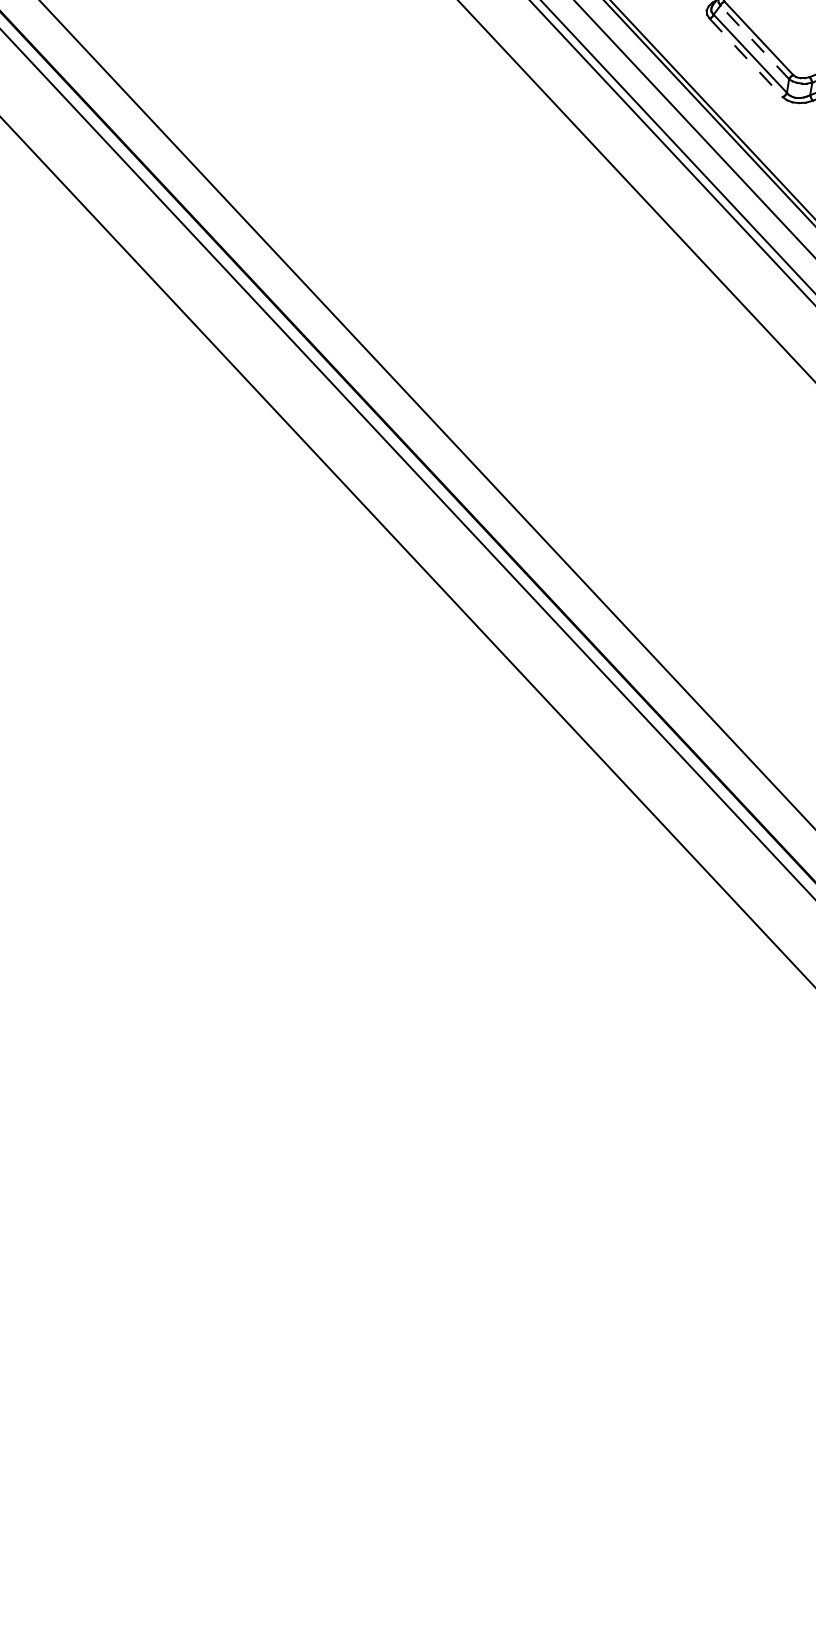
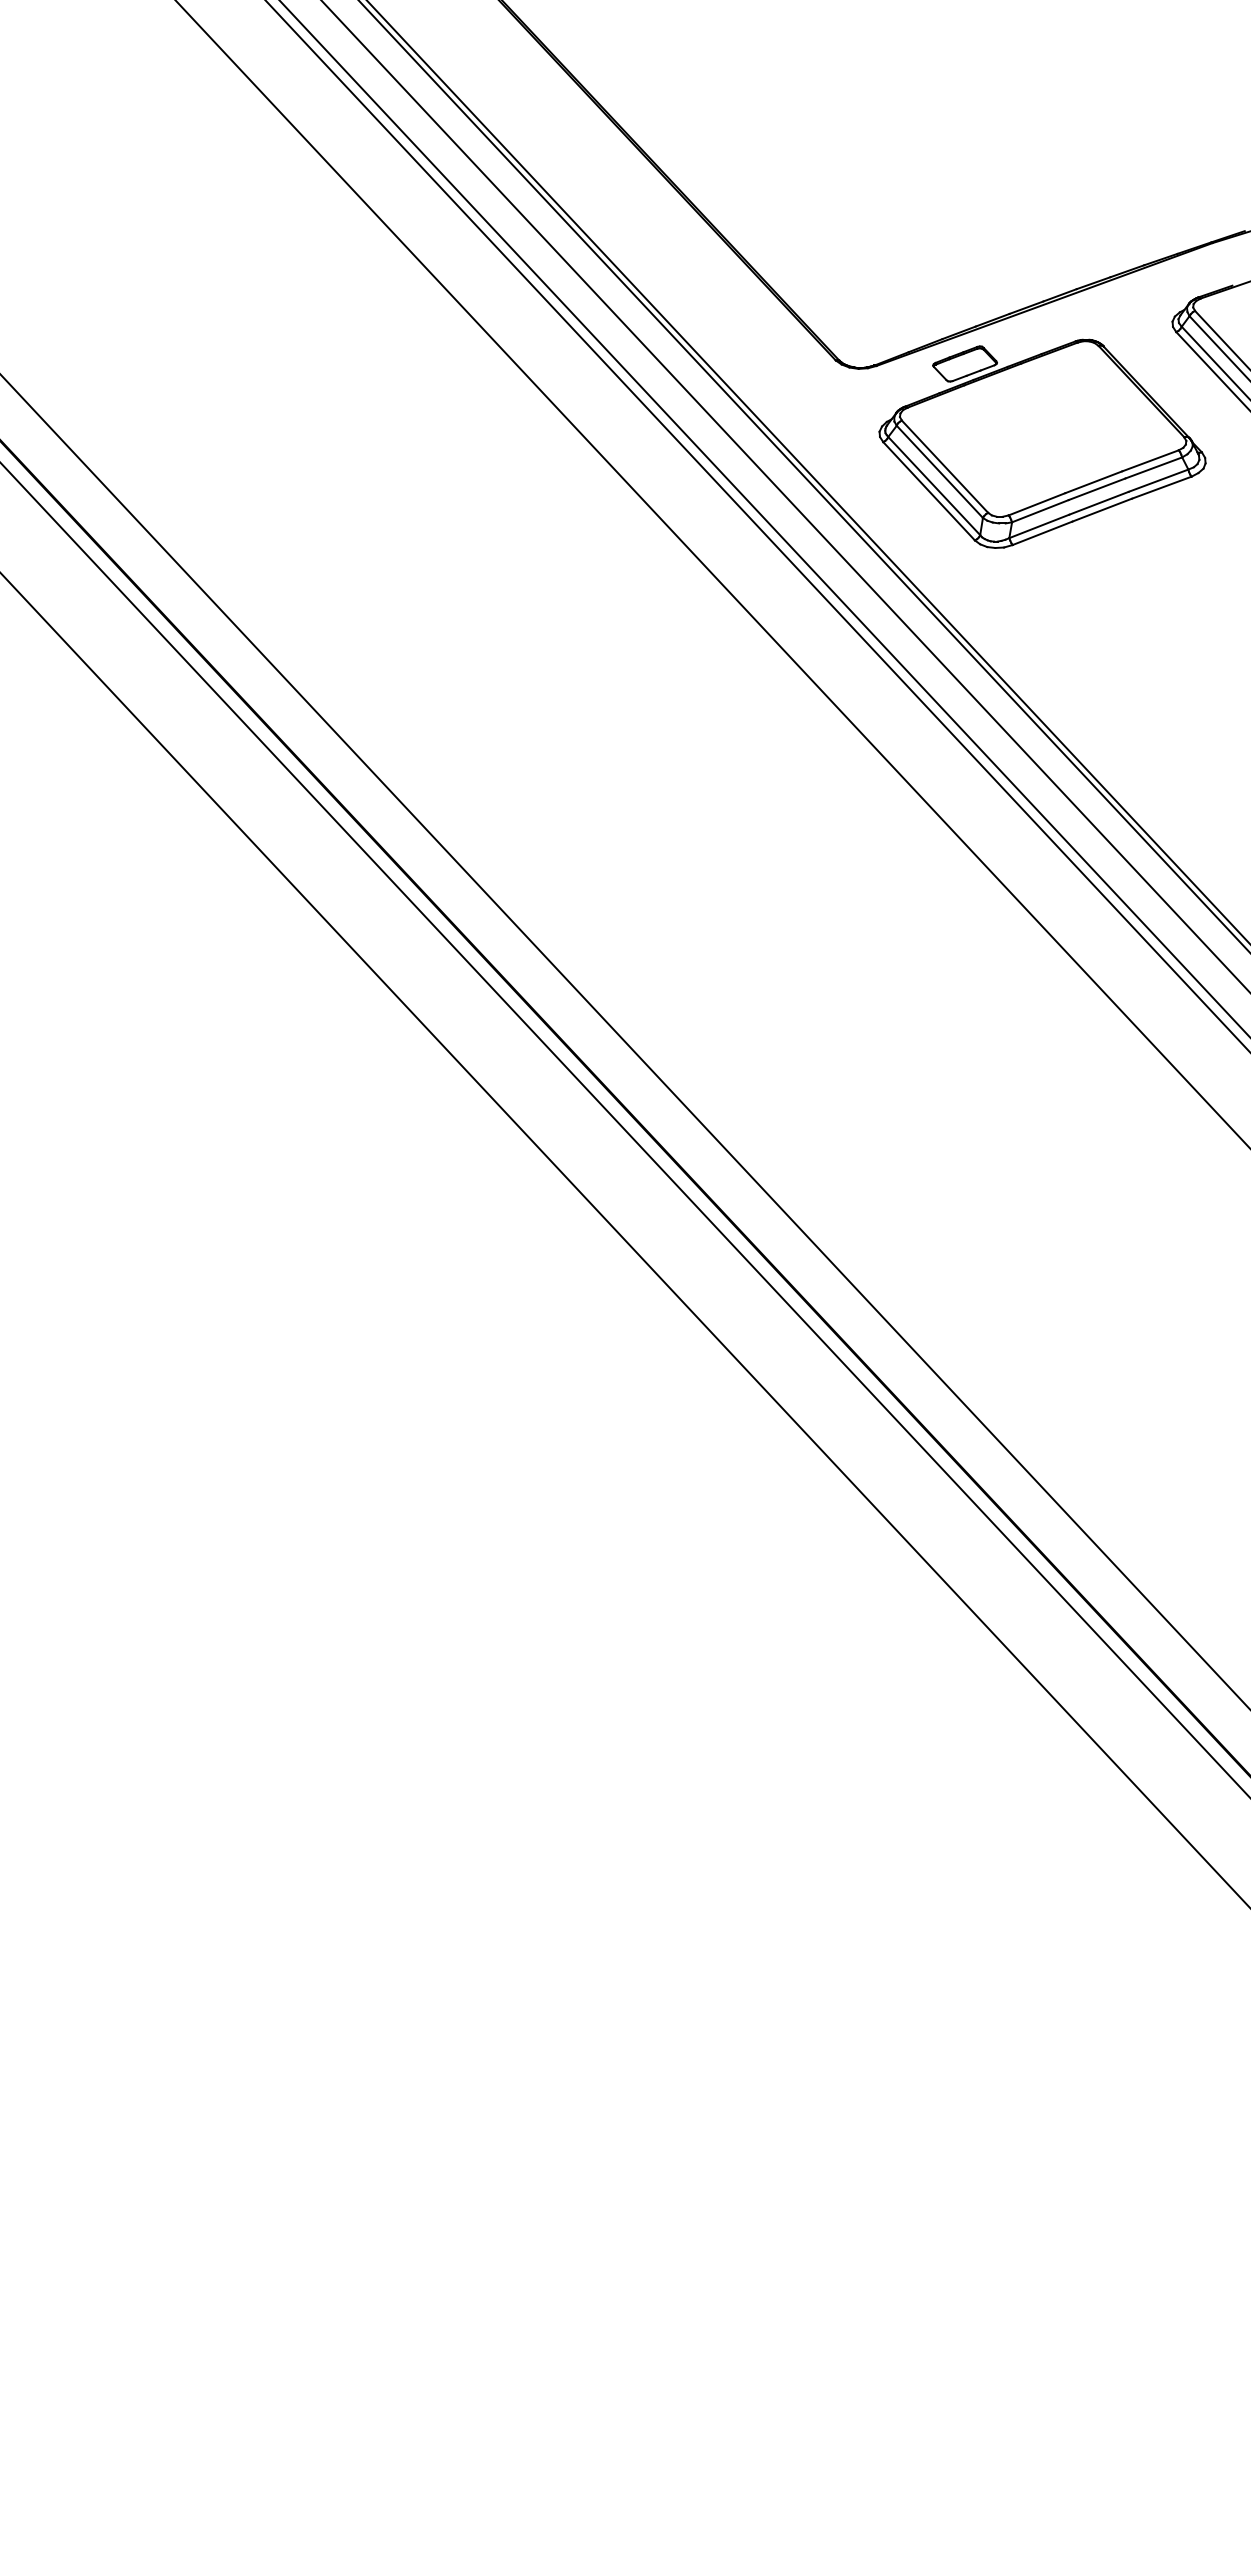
line: (754, 42) -> (939, 471), dashed -> solid
line: (746, 58) -> (929, 491), dashed -> solid

